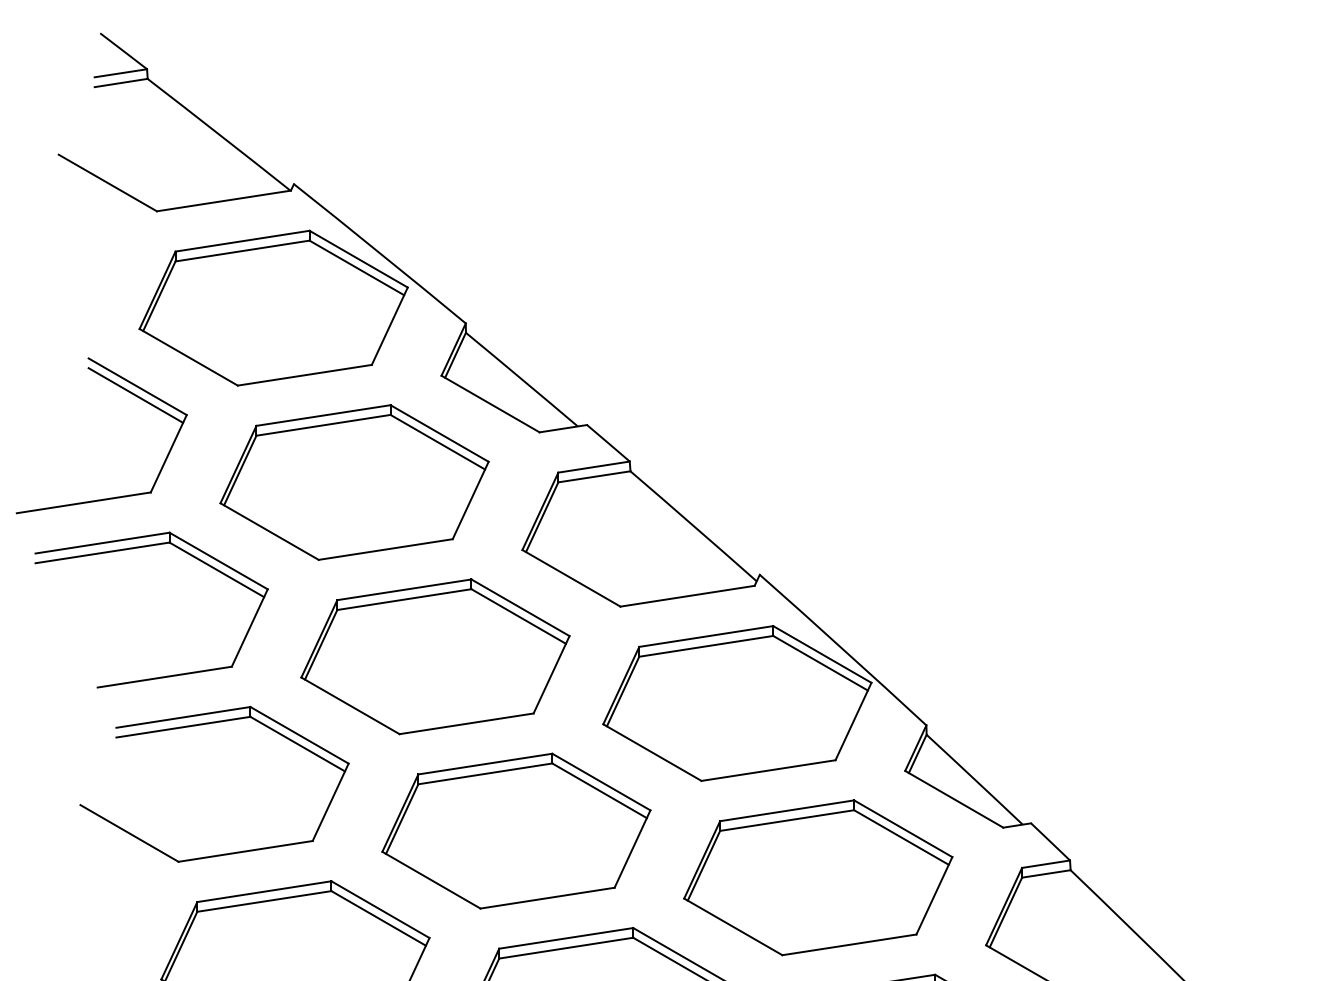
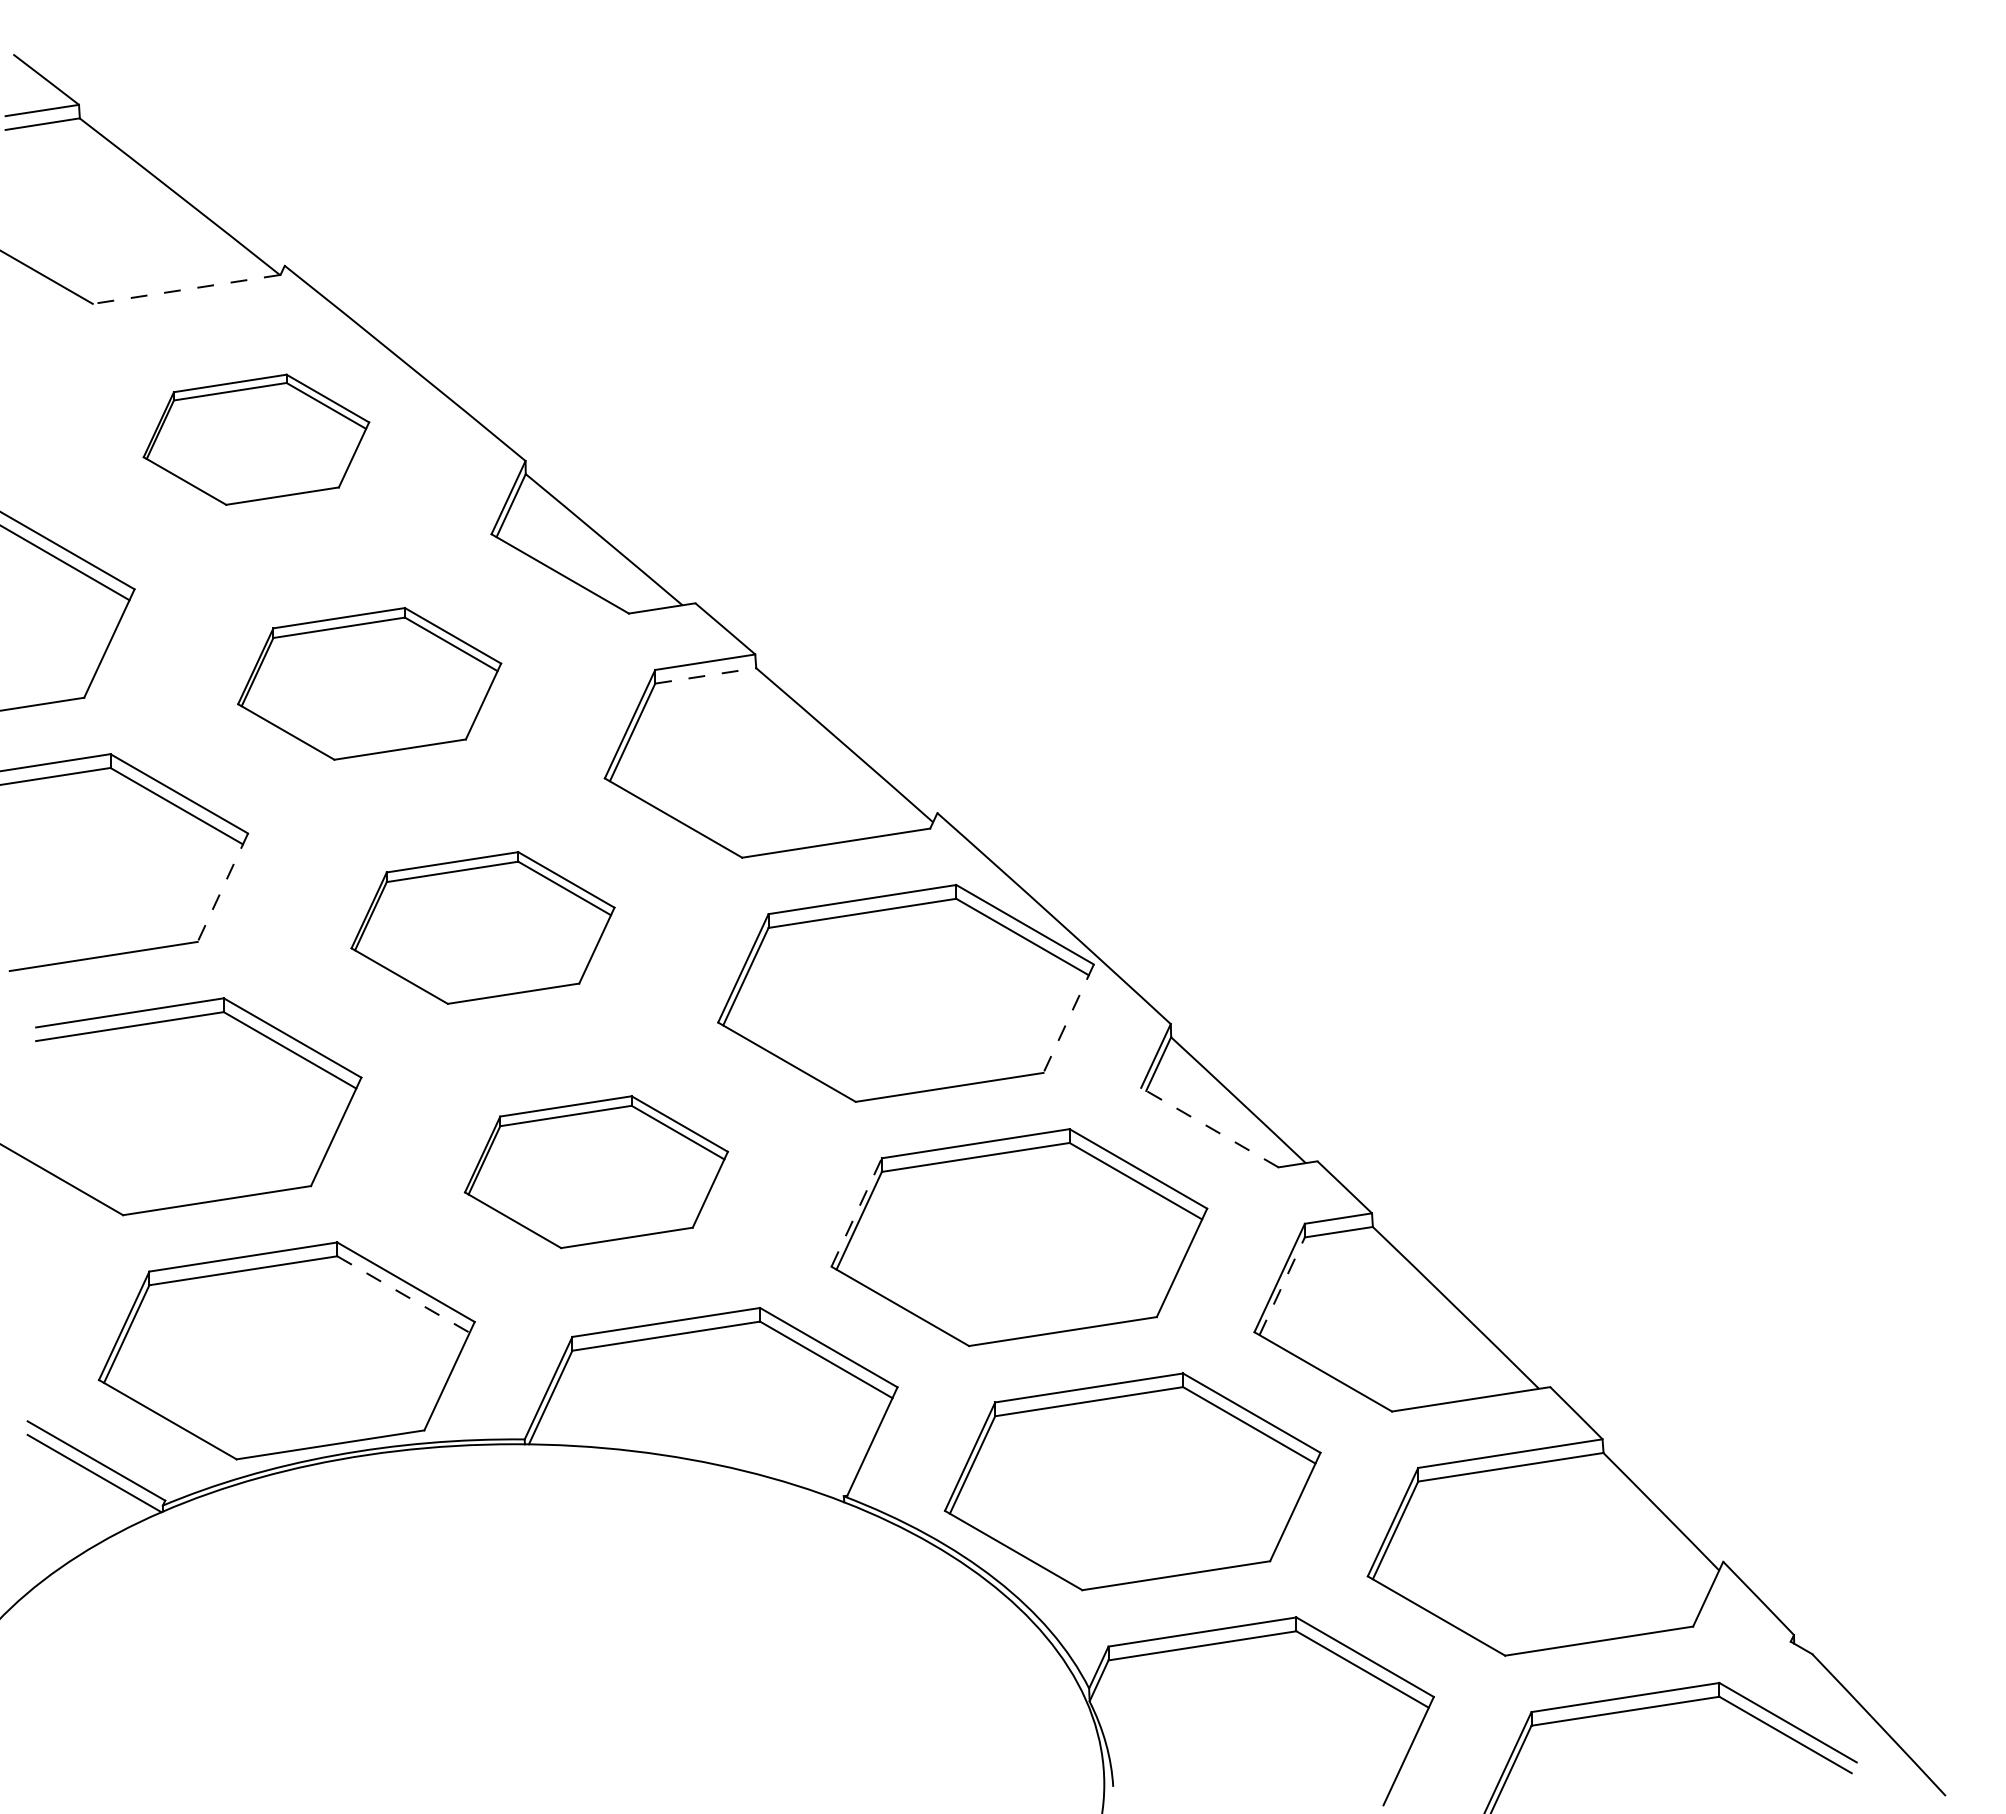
line: (223, 201) -> (186, 289), solid -> dashed
part: (273, 308) -> (256, 439), size x0.6
line: (594, 476) -> (706, 675), solid -> dashed
part: (354, 482) -> (369, 683), size x0.7
line: (249, 627) -> (222, 887), solid -> dashed
part: (435, 656) -> (482, 927), size x0.7
line: (853, 721) -> (1068, 1018), solid -> dashed
line: (954, 799) -> (1209, 1127), solid -> dashed
part: (516, 830) -> (596, 1171), size x0.7
line: (702, 859) -> (856, 1212), solid -> dashed
line: (1006, 912) -> (1282, 1286), solid -> dashed
line: (378, 918) -> (403, 1294), solid -> dashed

